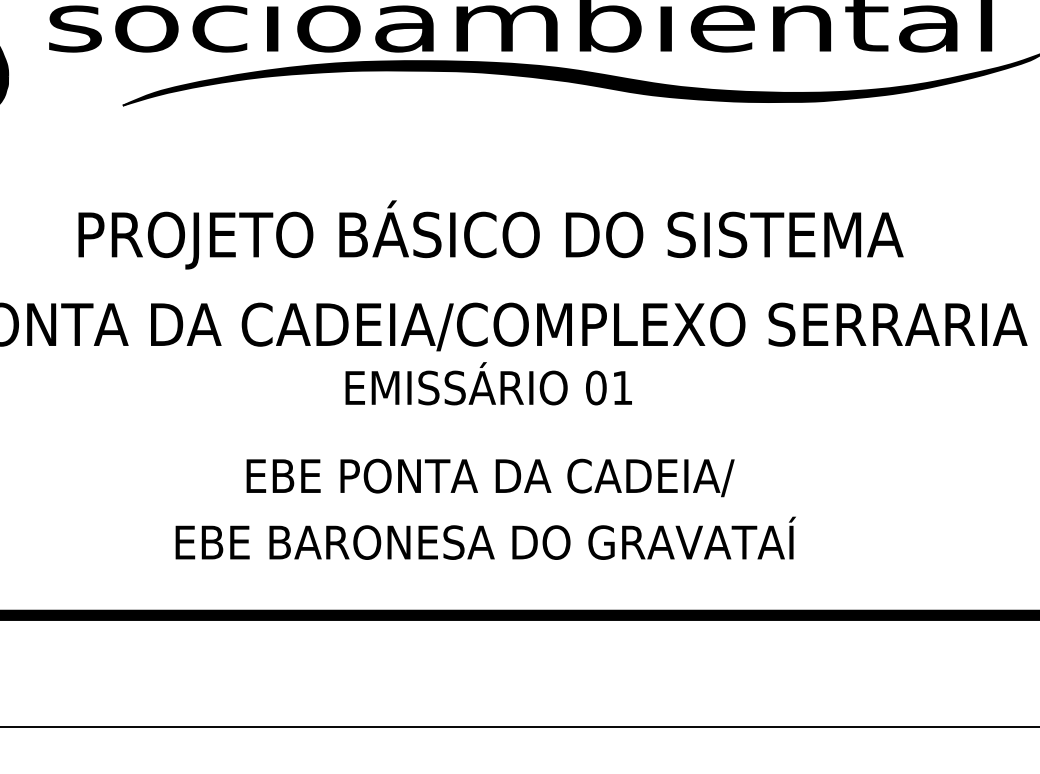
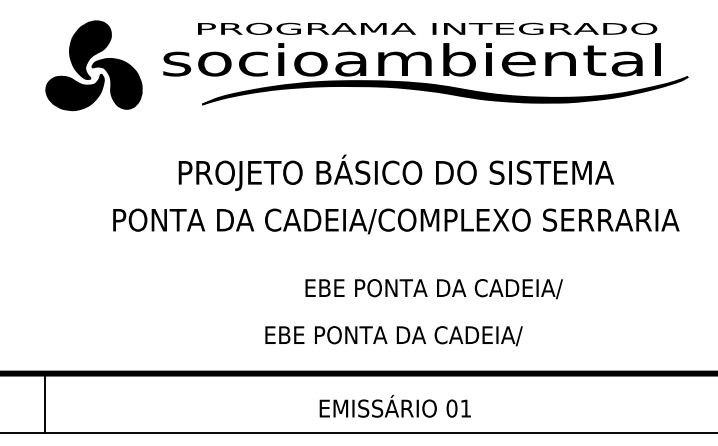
text: (487, 384) -> (394, 406), moved
text: (489, 478) -> (433, 289), moved
text: (485, 539) -> (393, 333), EBE BARONESA DO GRAVATAÍ -> EBE PONTA DA CADEIA/

